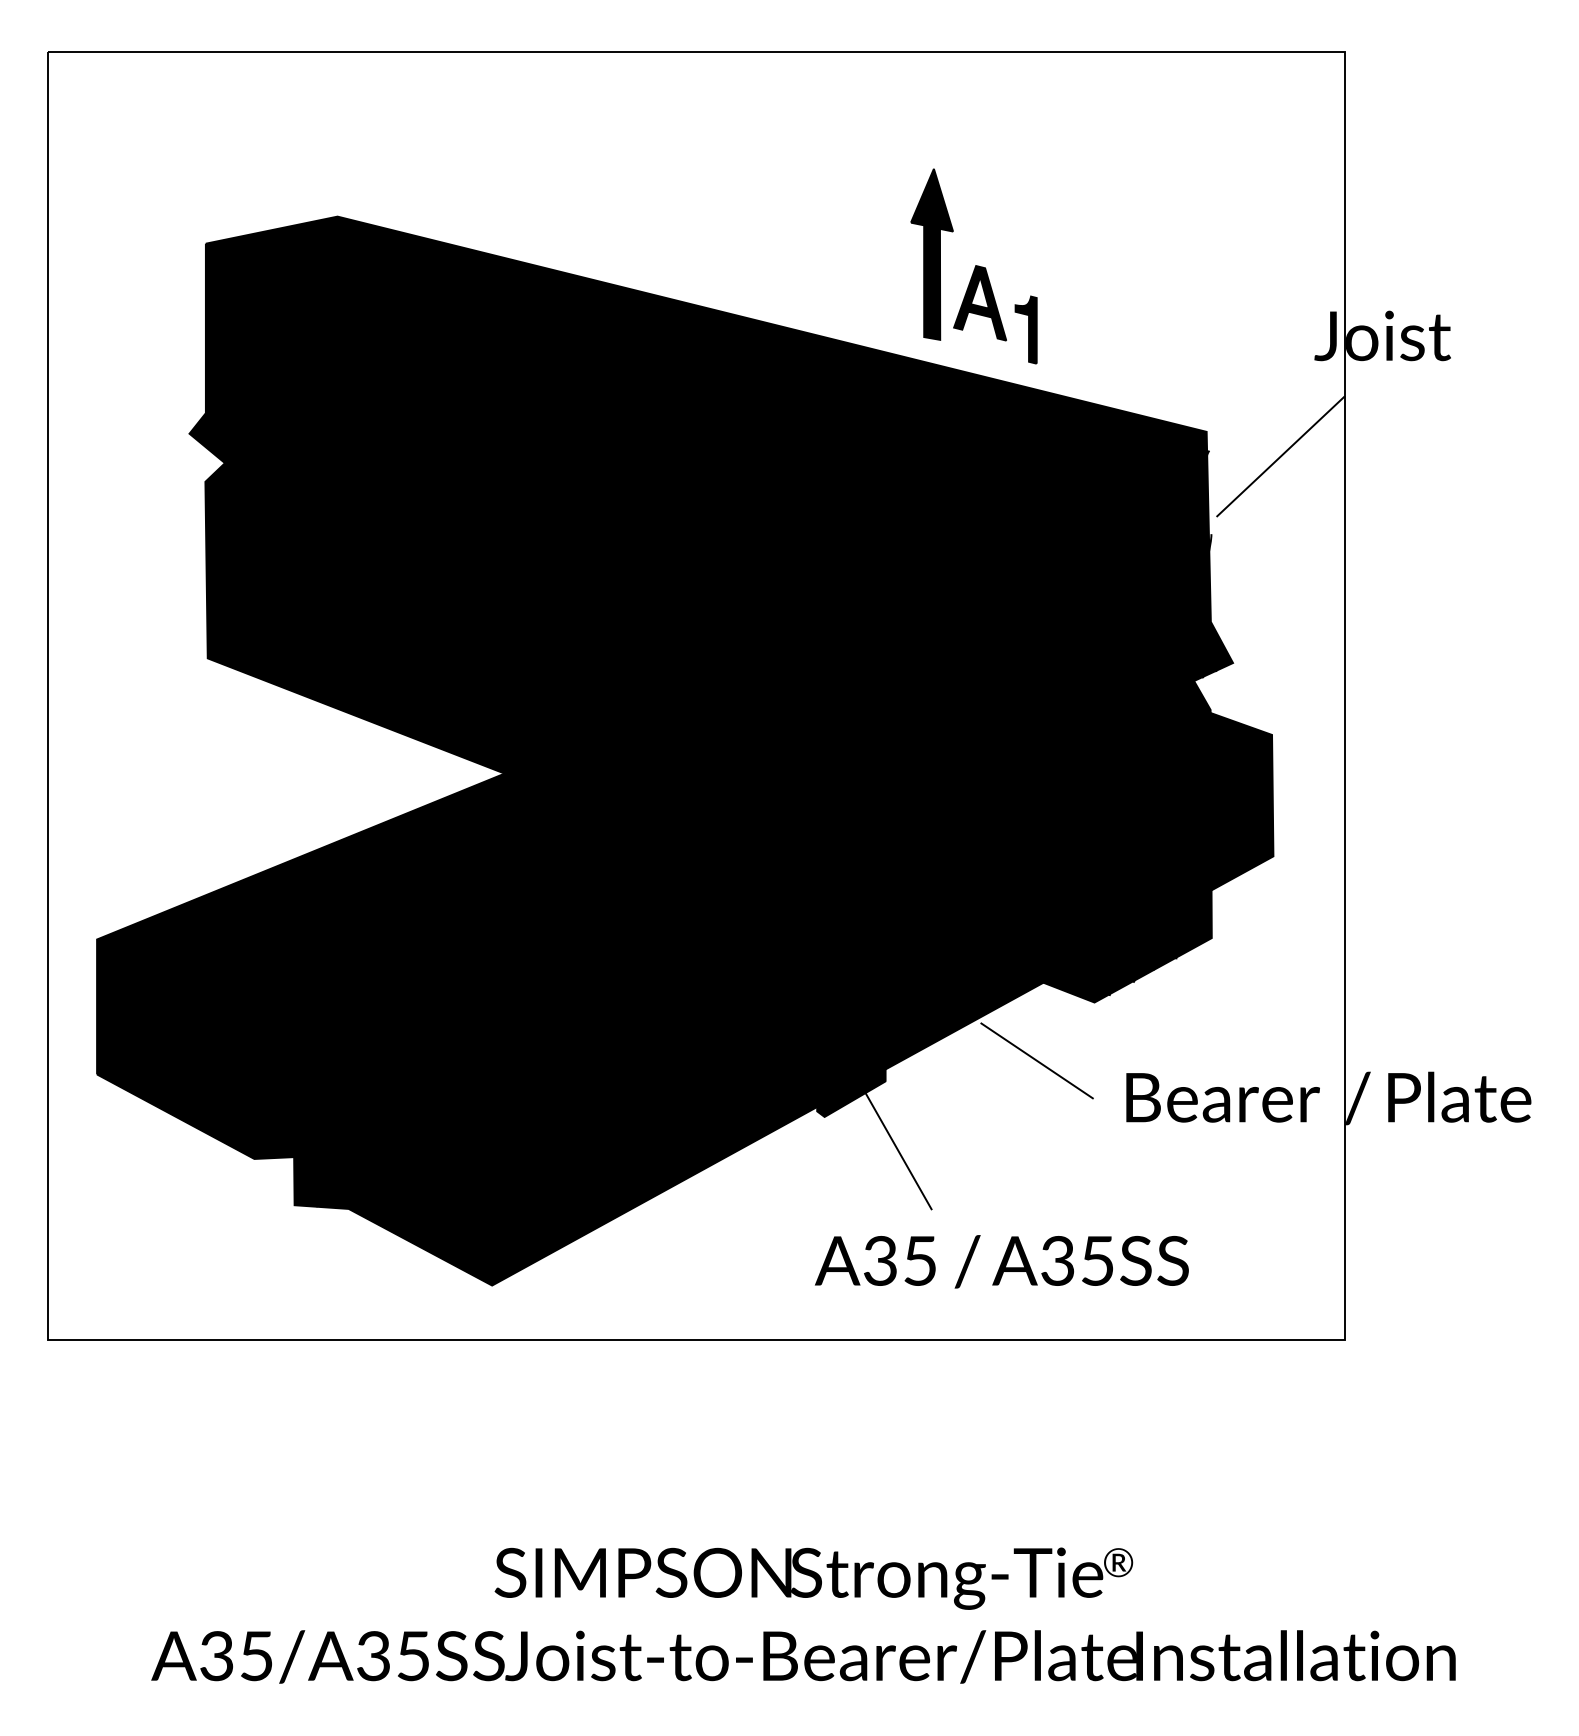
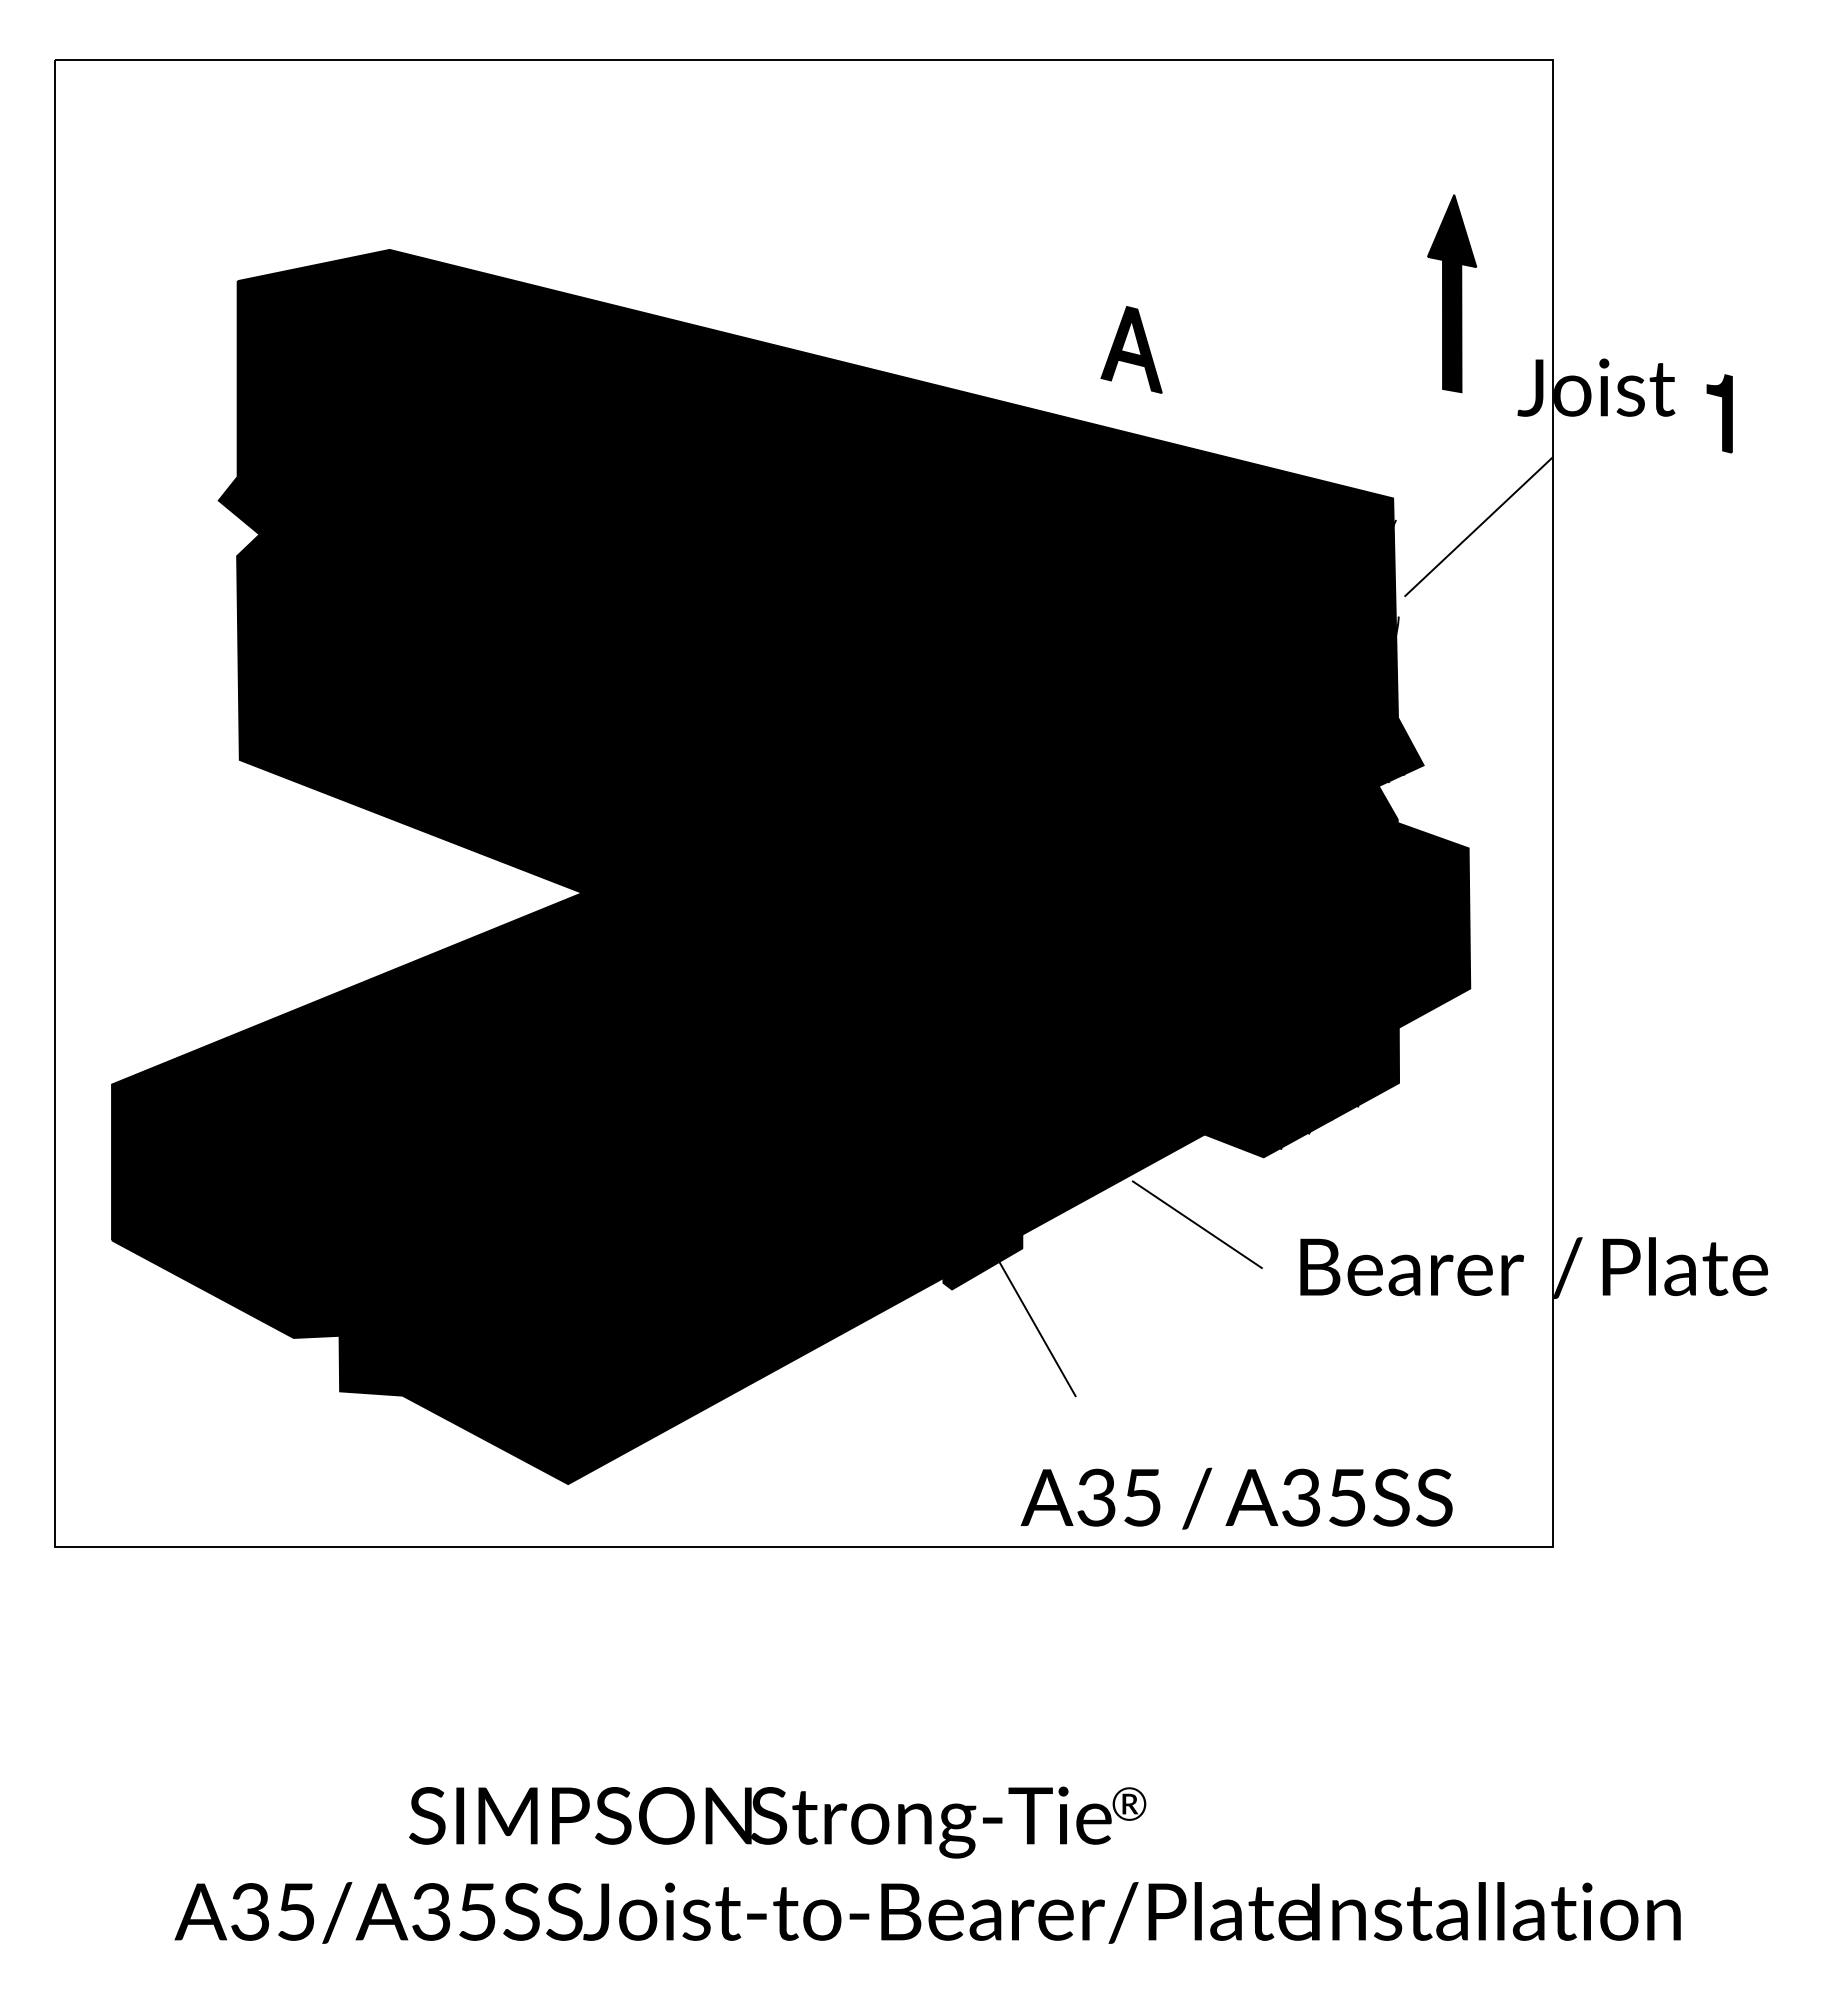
part: (932, 254) -> (1452, 293), moved
part: (1025, 329) -> (1719, 413), moved
text: (1001, 1261) -> (1236, 1498), moved
text: (813, 1578) -> (777, 1822), moved

